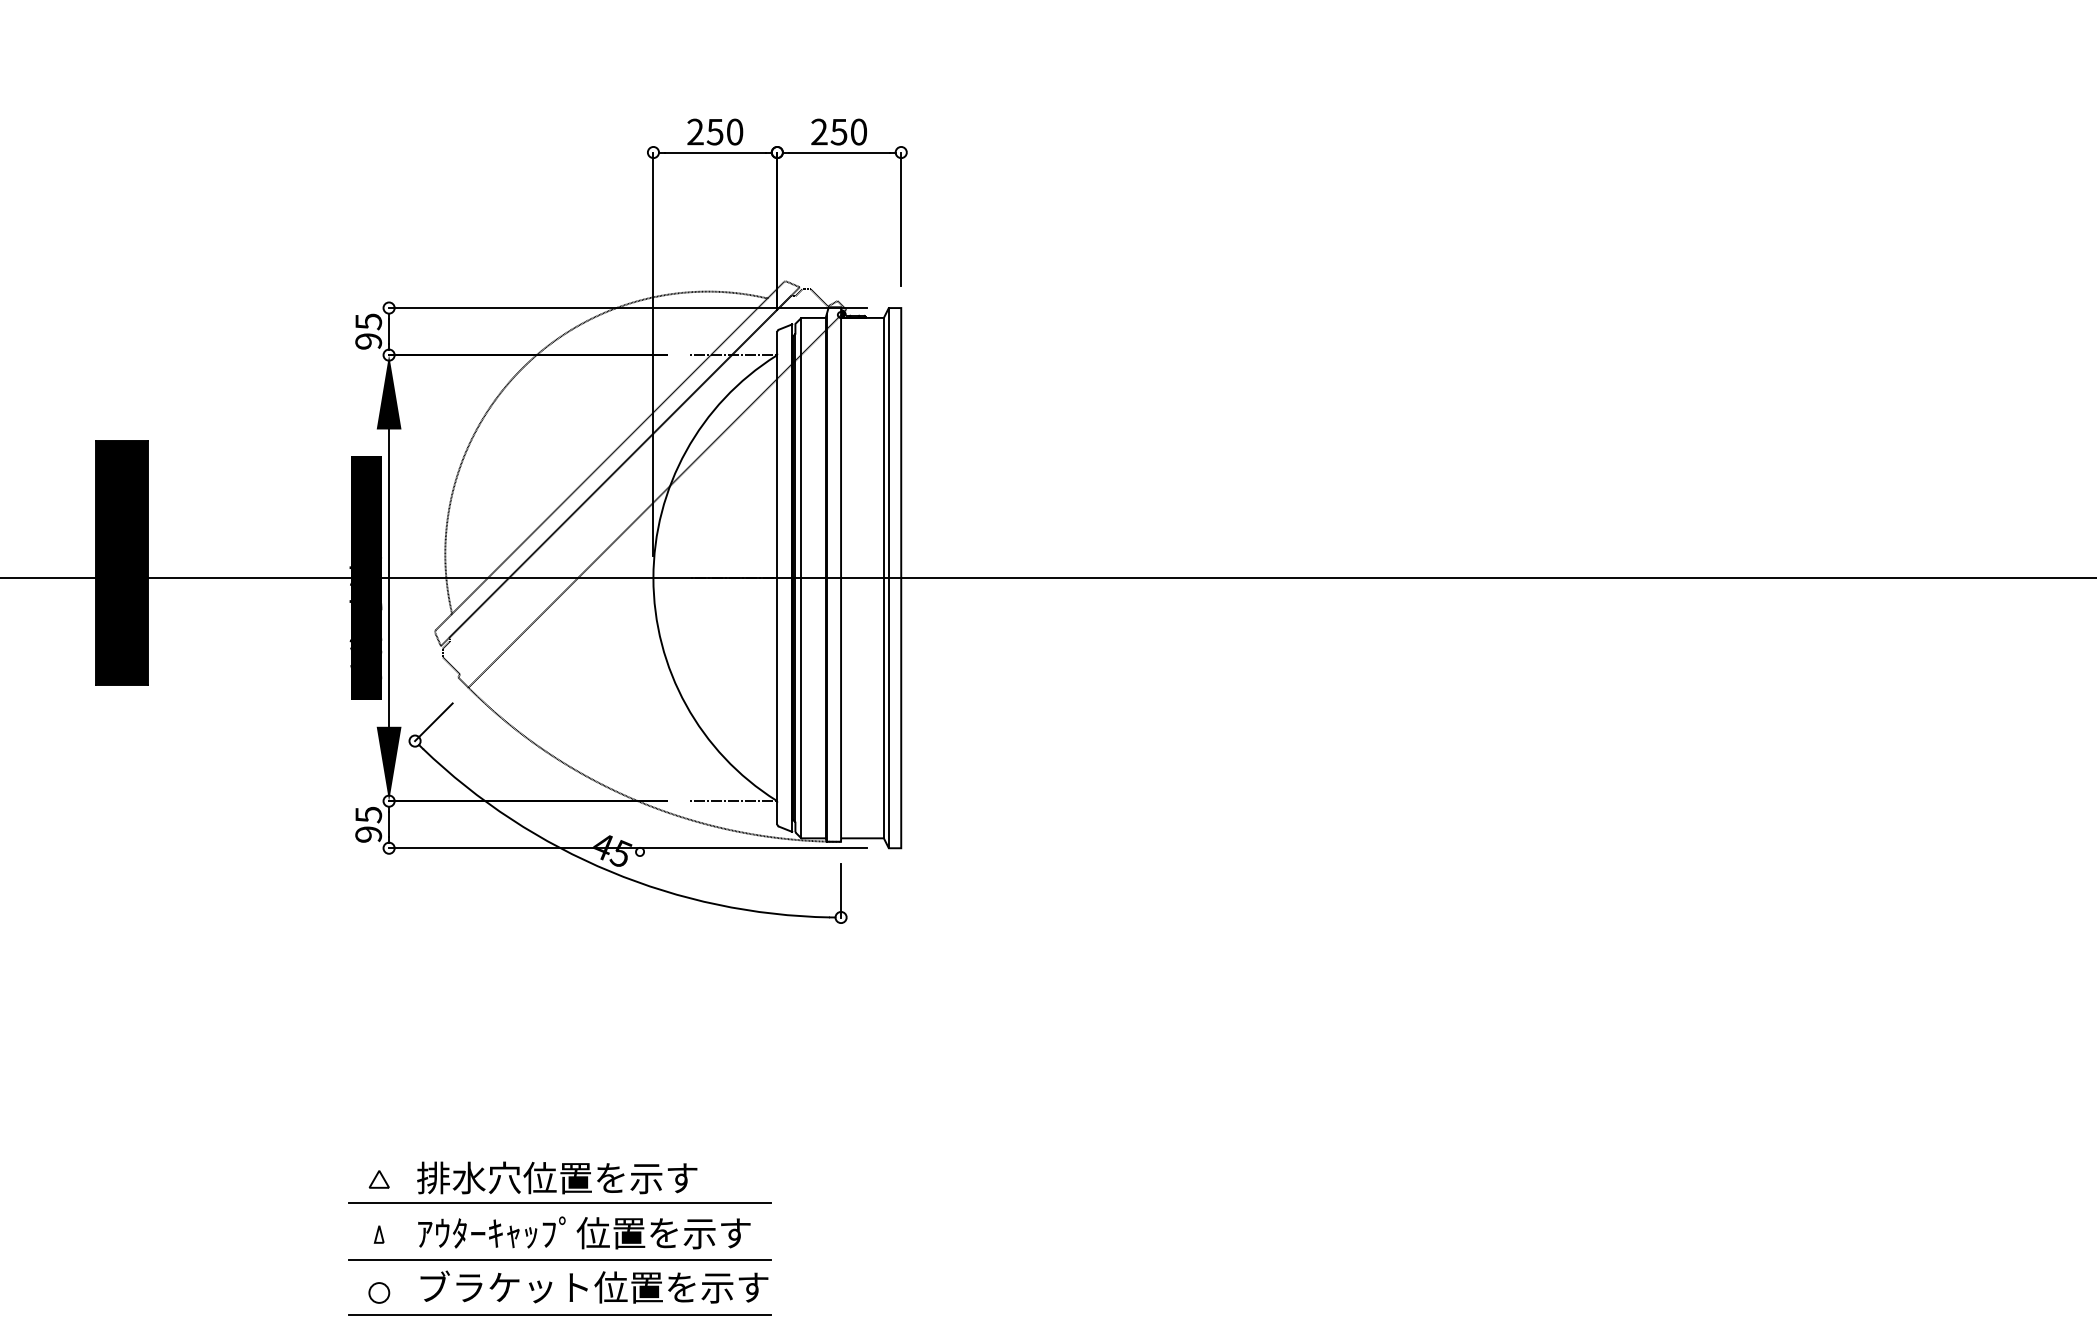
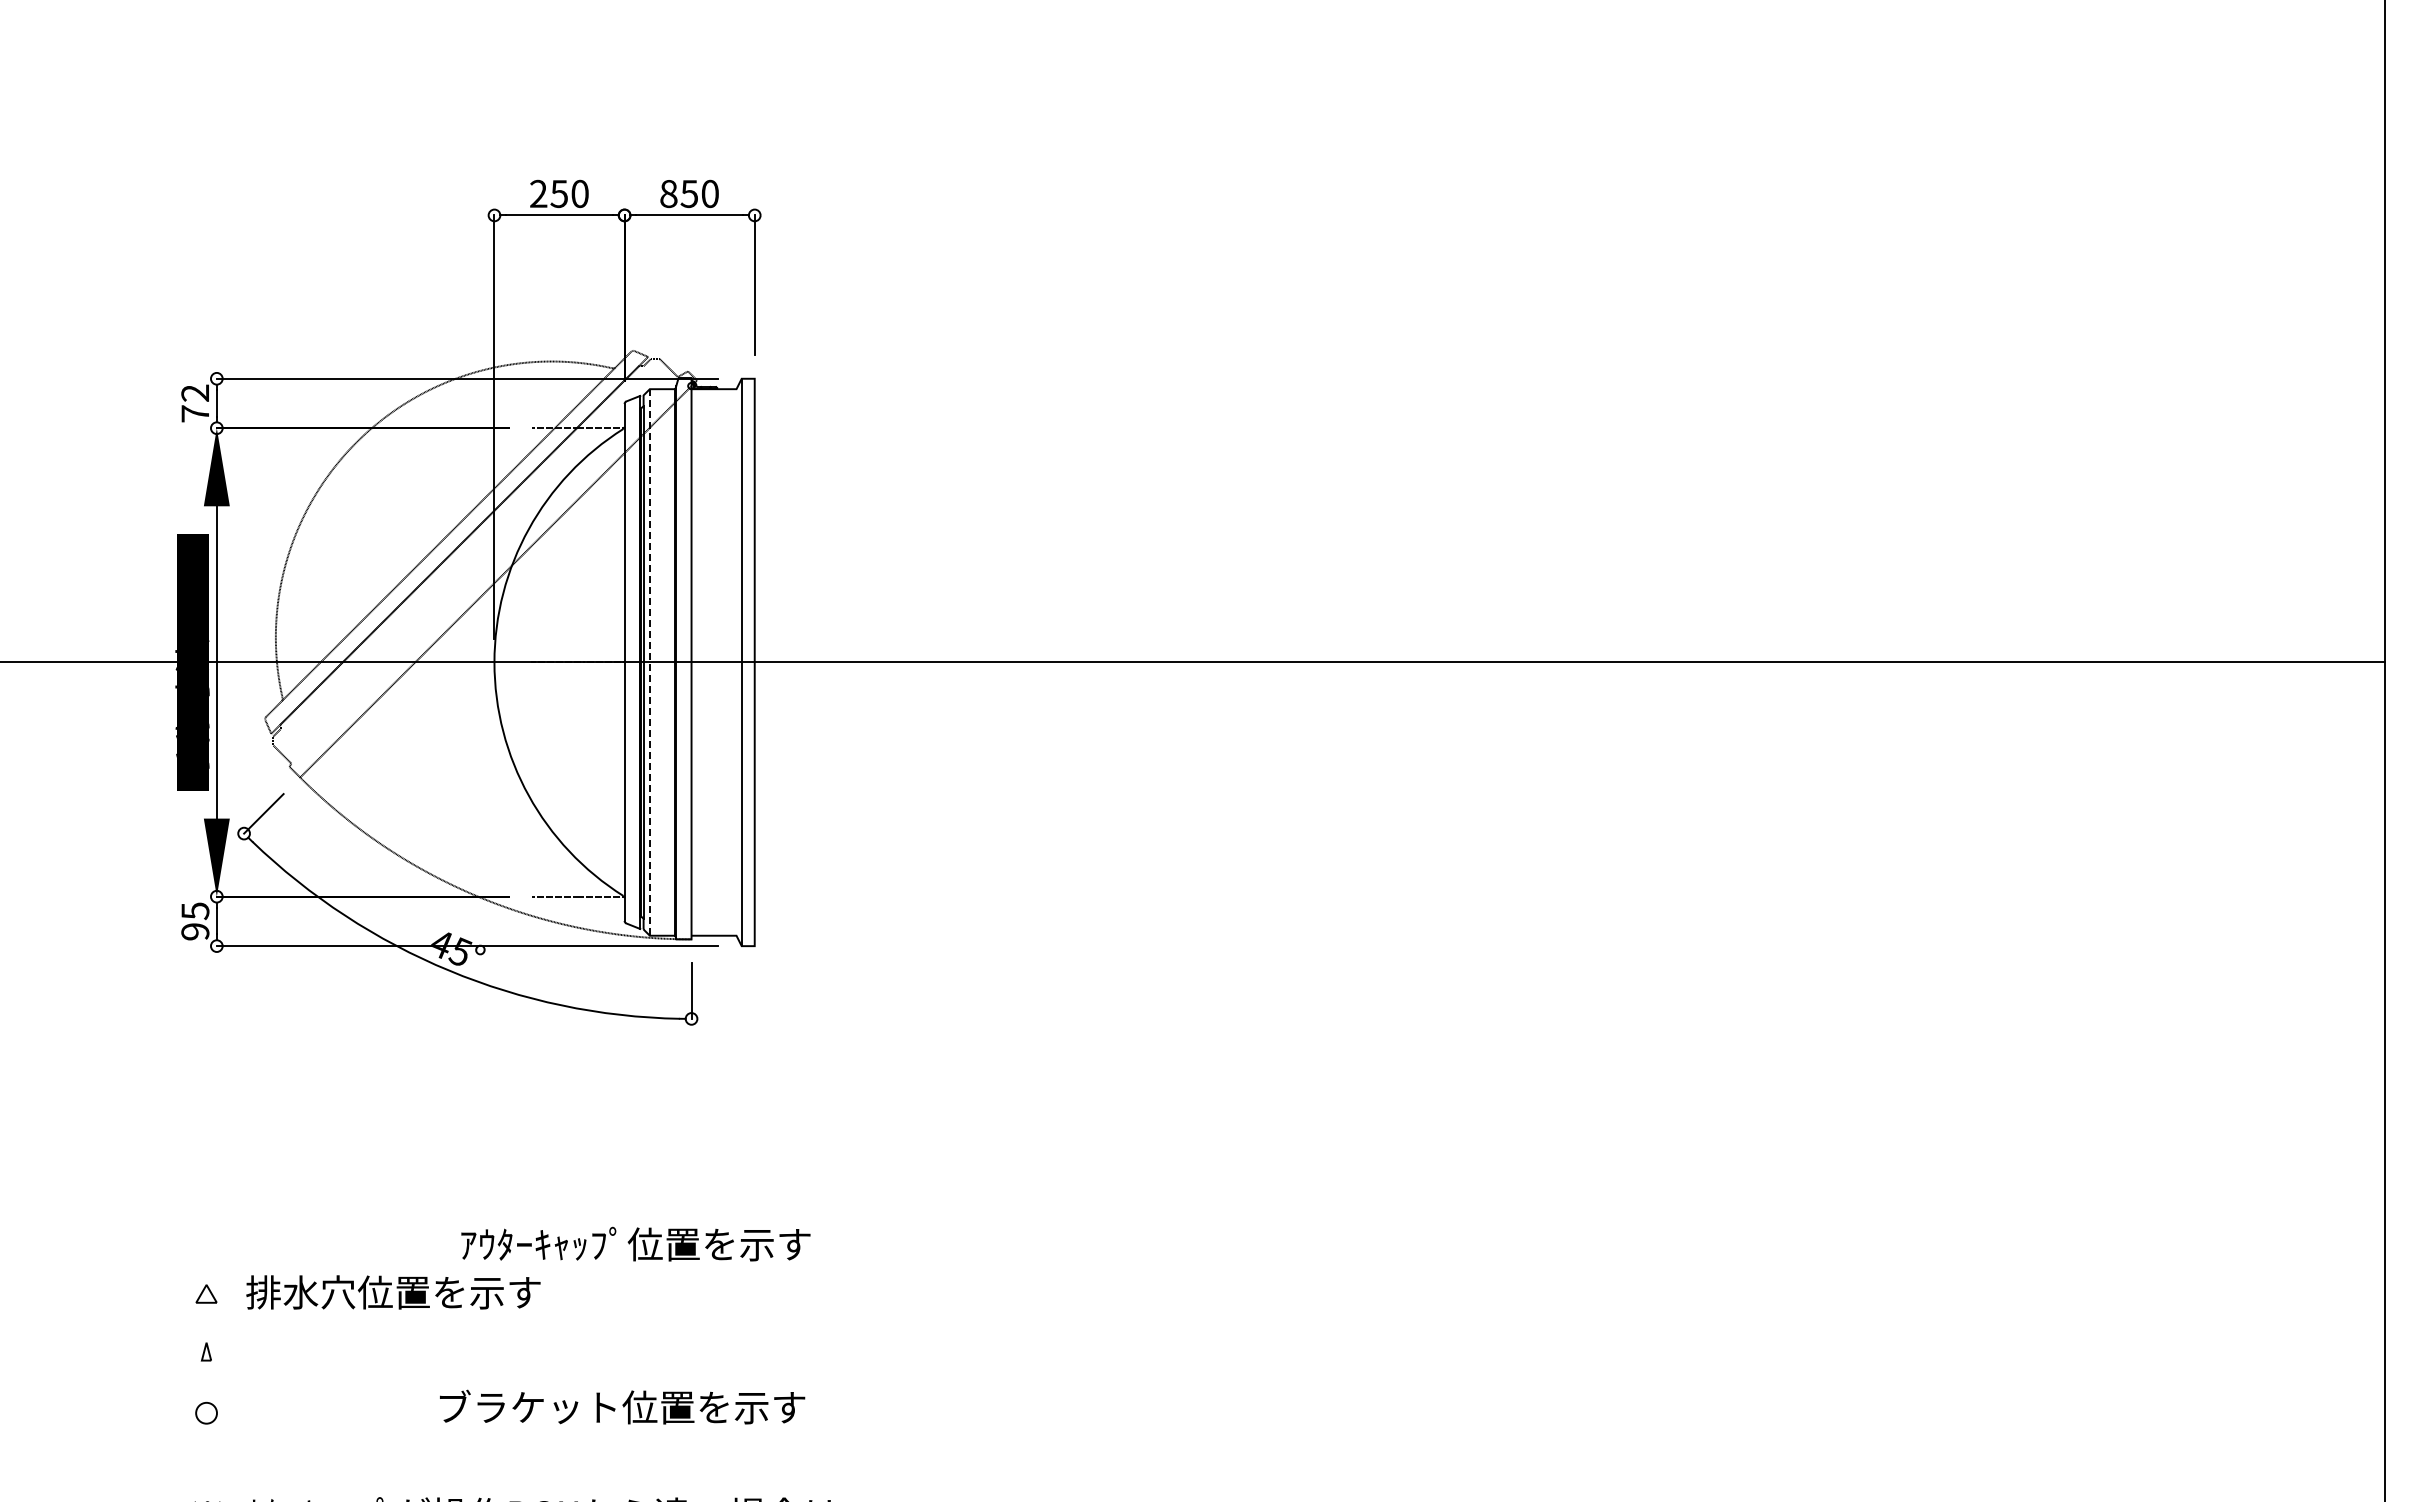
text: (819, 131) -> (668, 193), 250 -> 850
text: (368, 331) -> (195, 403), 95 -> 72
line: (801, 578) -> (649, 662), solid -> dashed
line: (883, 578) -> (736, 662), removed
line: (560, 1202) -> (396, 1318), removed
text: (583, 1232) -> (635, 1243), moved
line: (560, 1259) -> (396, 1378), removed
text: (594, 1286) -> (622, 1406), moved
line: (560, 1315) -> (396, 1436), removed

